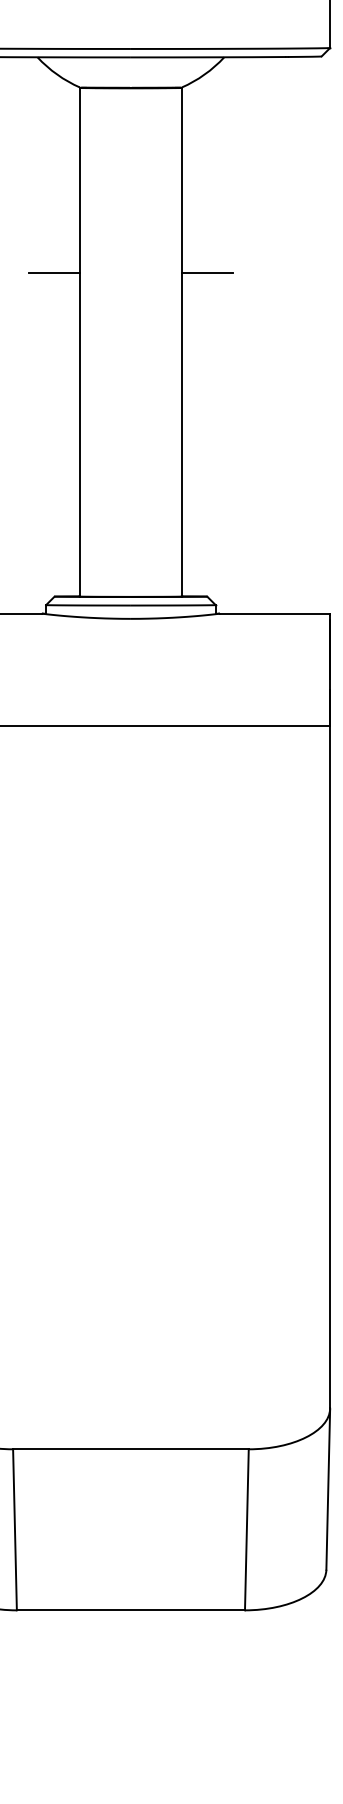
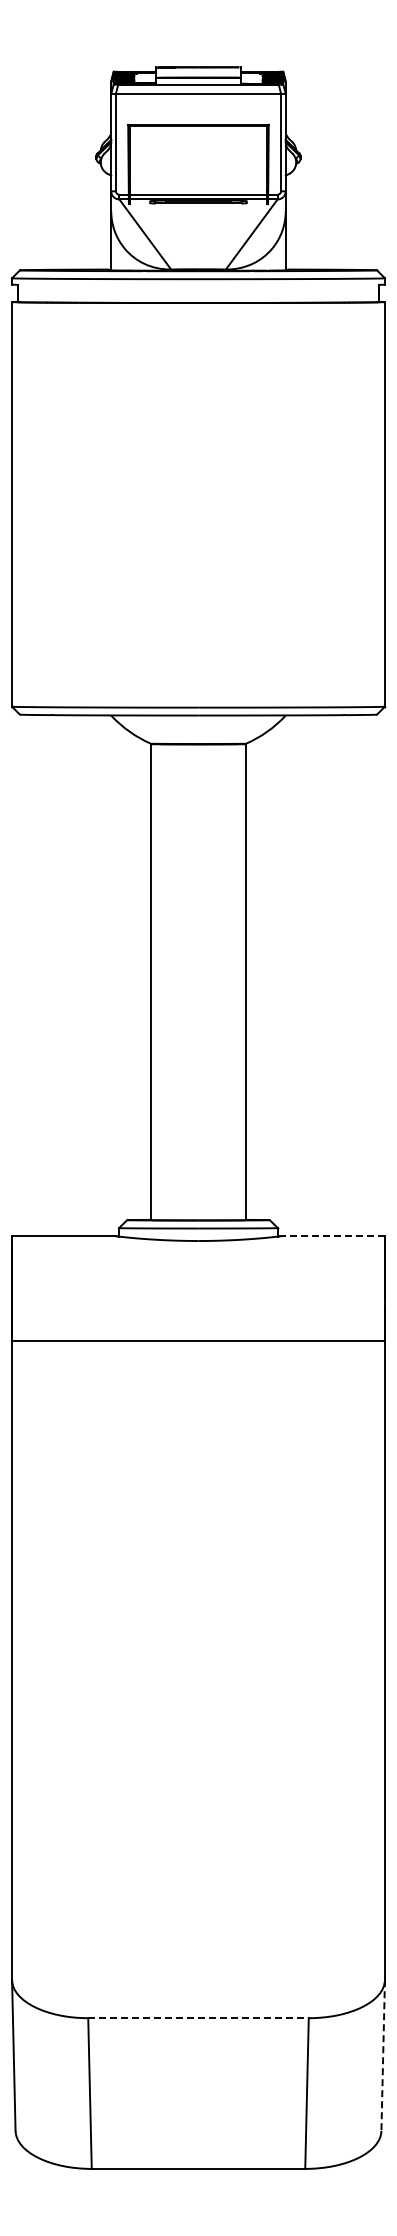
line: (53, 273) -> (126, 917), removed
line: (206, 273) -> (269, 917), removed
line: (275, 614) -> (333, 1236), solid -> dashed
line: (131, 1449) -> (199, 2018), solid -> dashed
line: (328, 1490) -> (383, 2056), solid -> dashed

